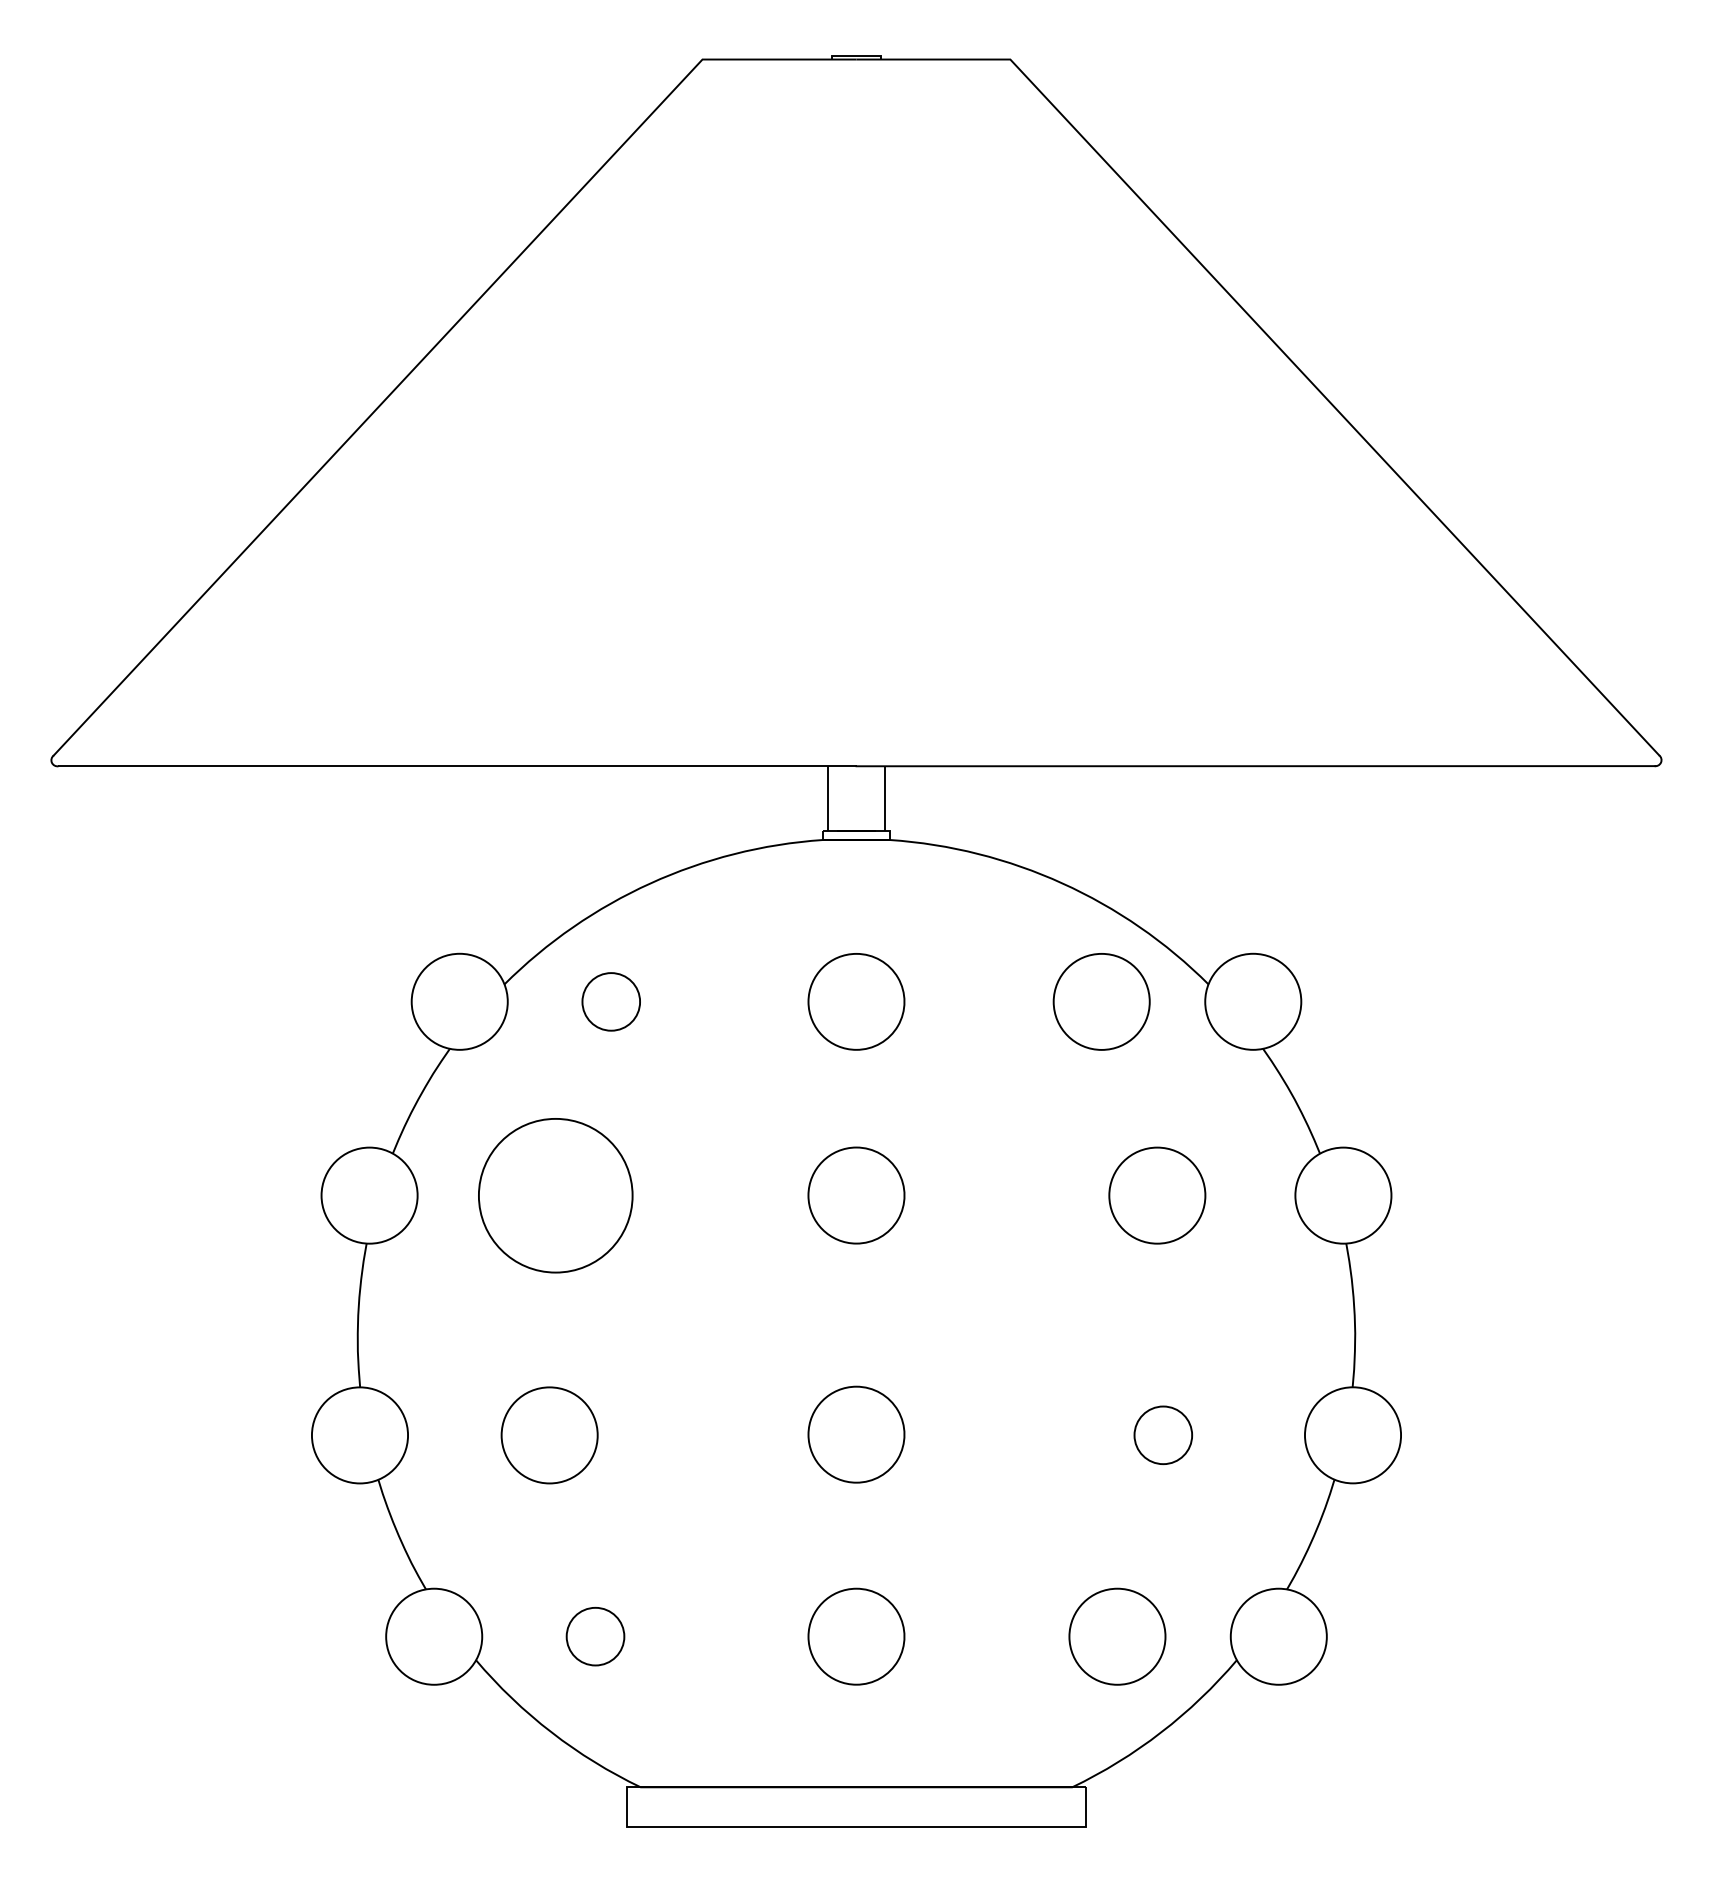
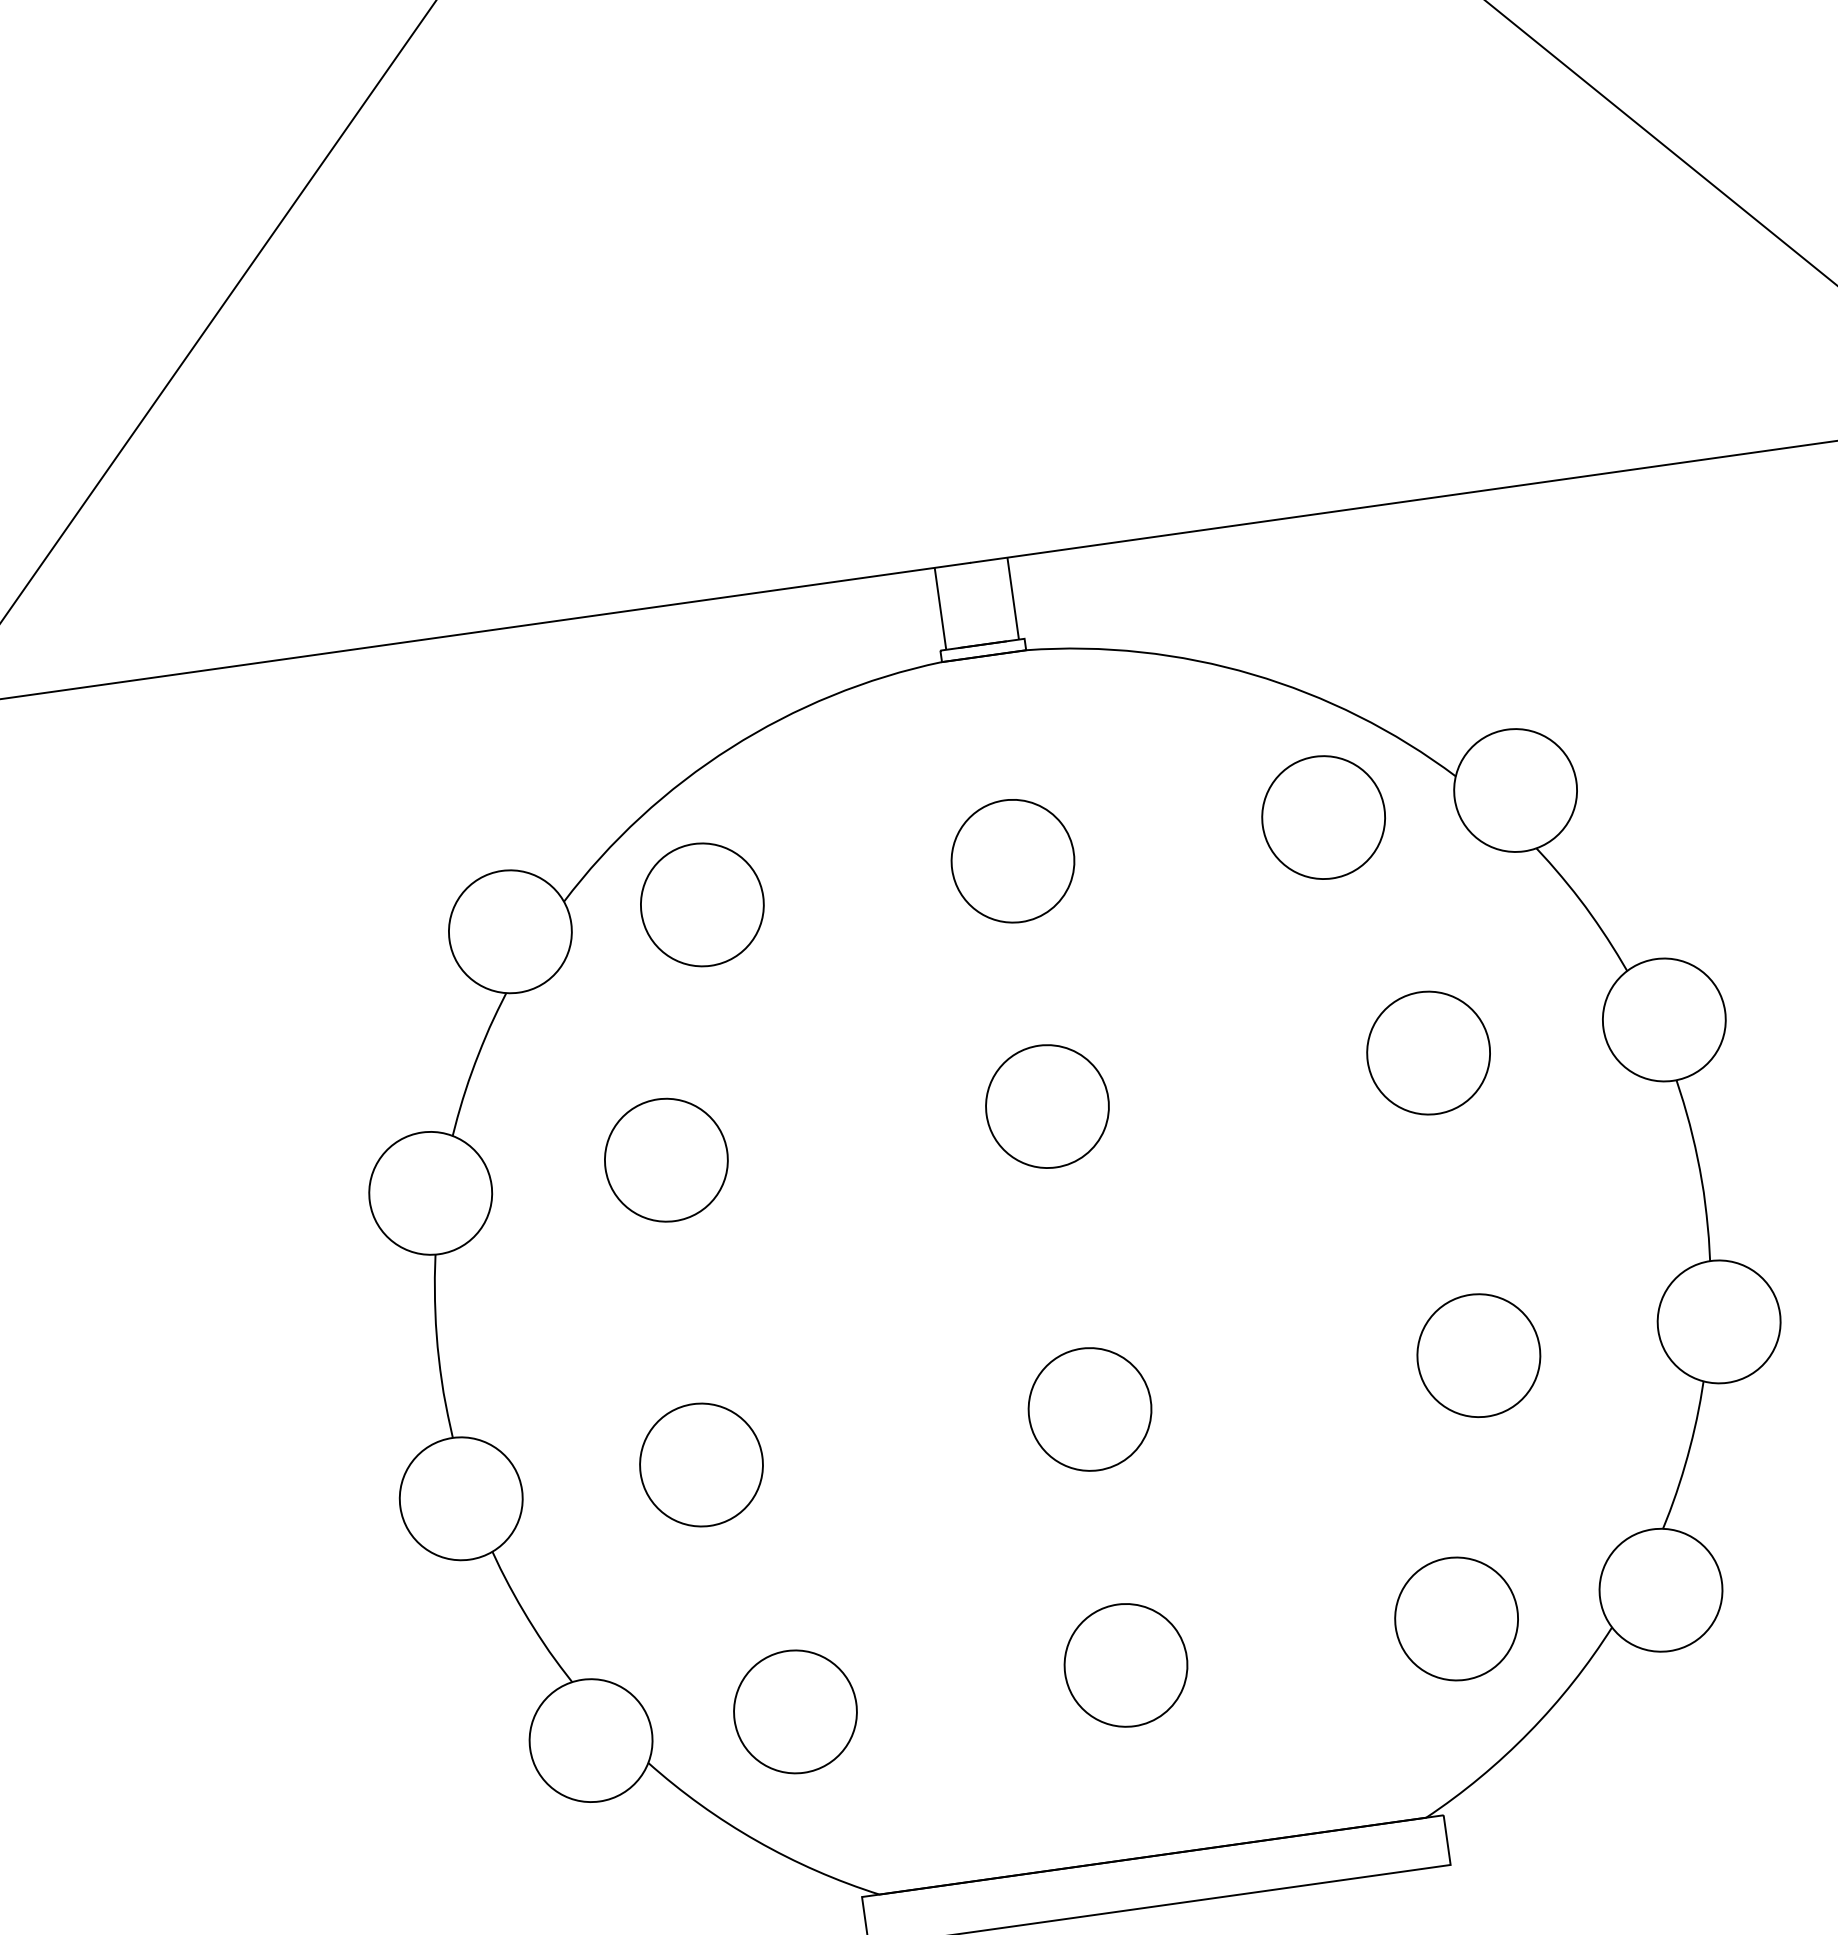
circle: (611, 1001) -> (702, 904), size x1.67
circle: (555, 1195) -> (666, 1160), size x0.62
circle: (1163, 1435) -> (1479, 1355), size x1.67
circle: (595, 1636) -> (795, 1711), size x1.67

